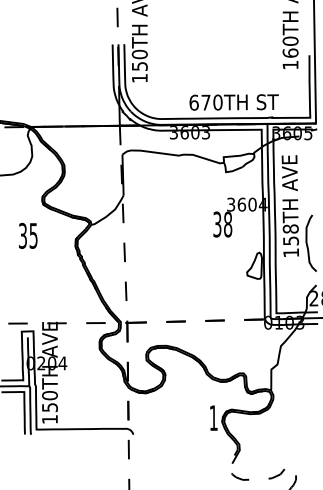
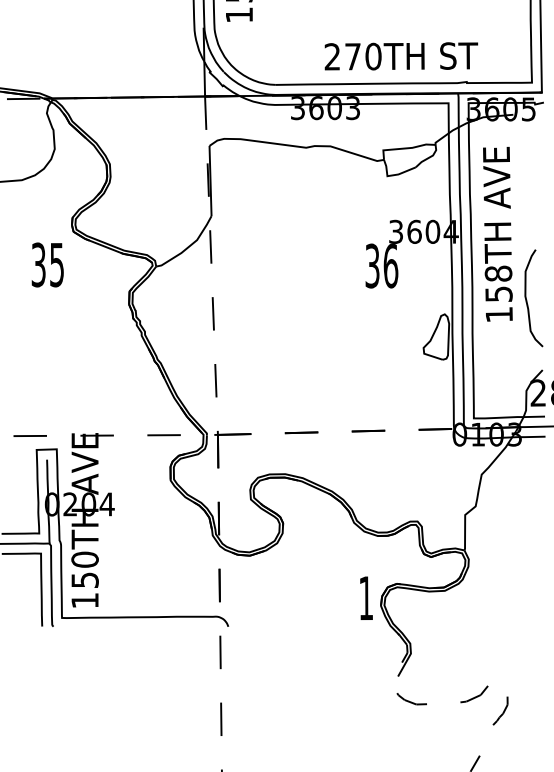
text: (193, 102) -> (331, 56), 670TH -> 270TH
text: (228, 224) -> (391, 265), 38 -> 36
text: (28, 235) -> (48, 264), moved

